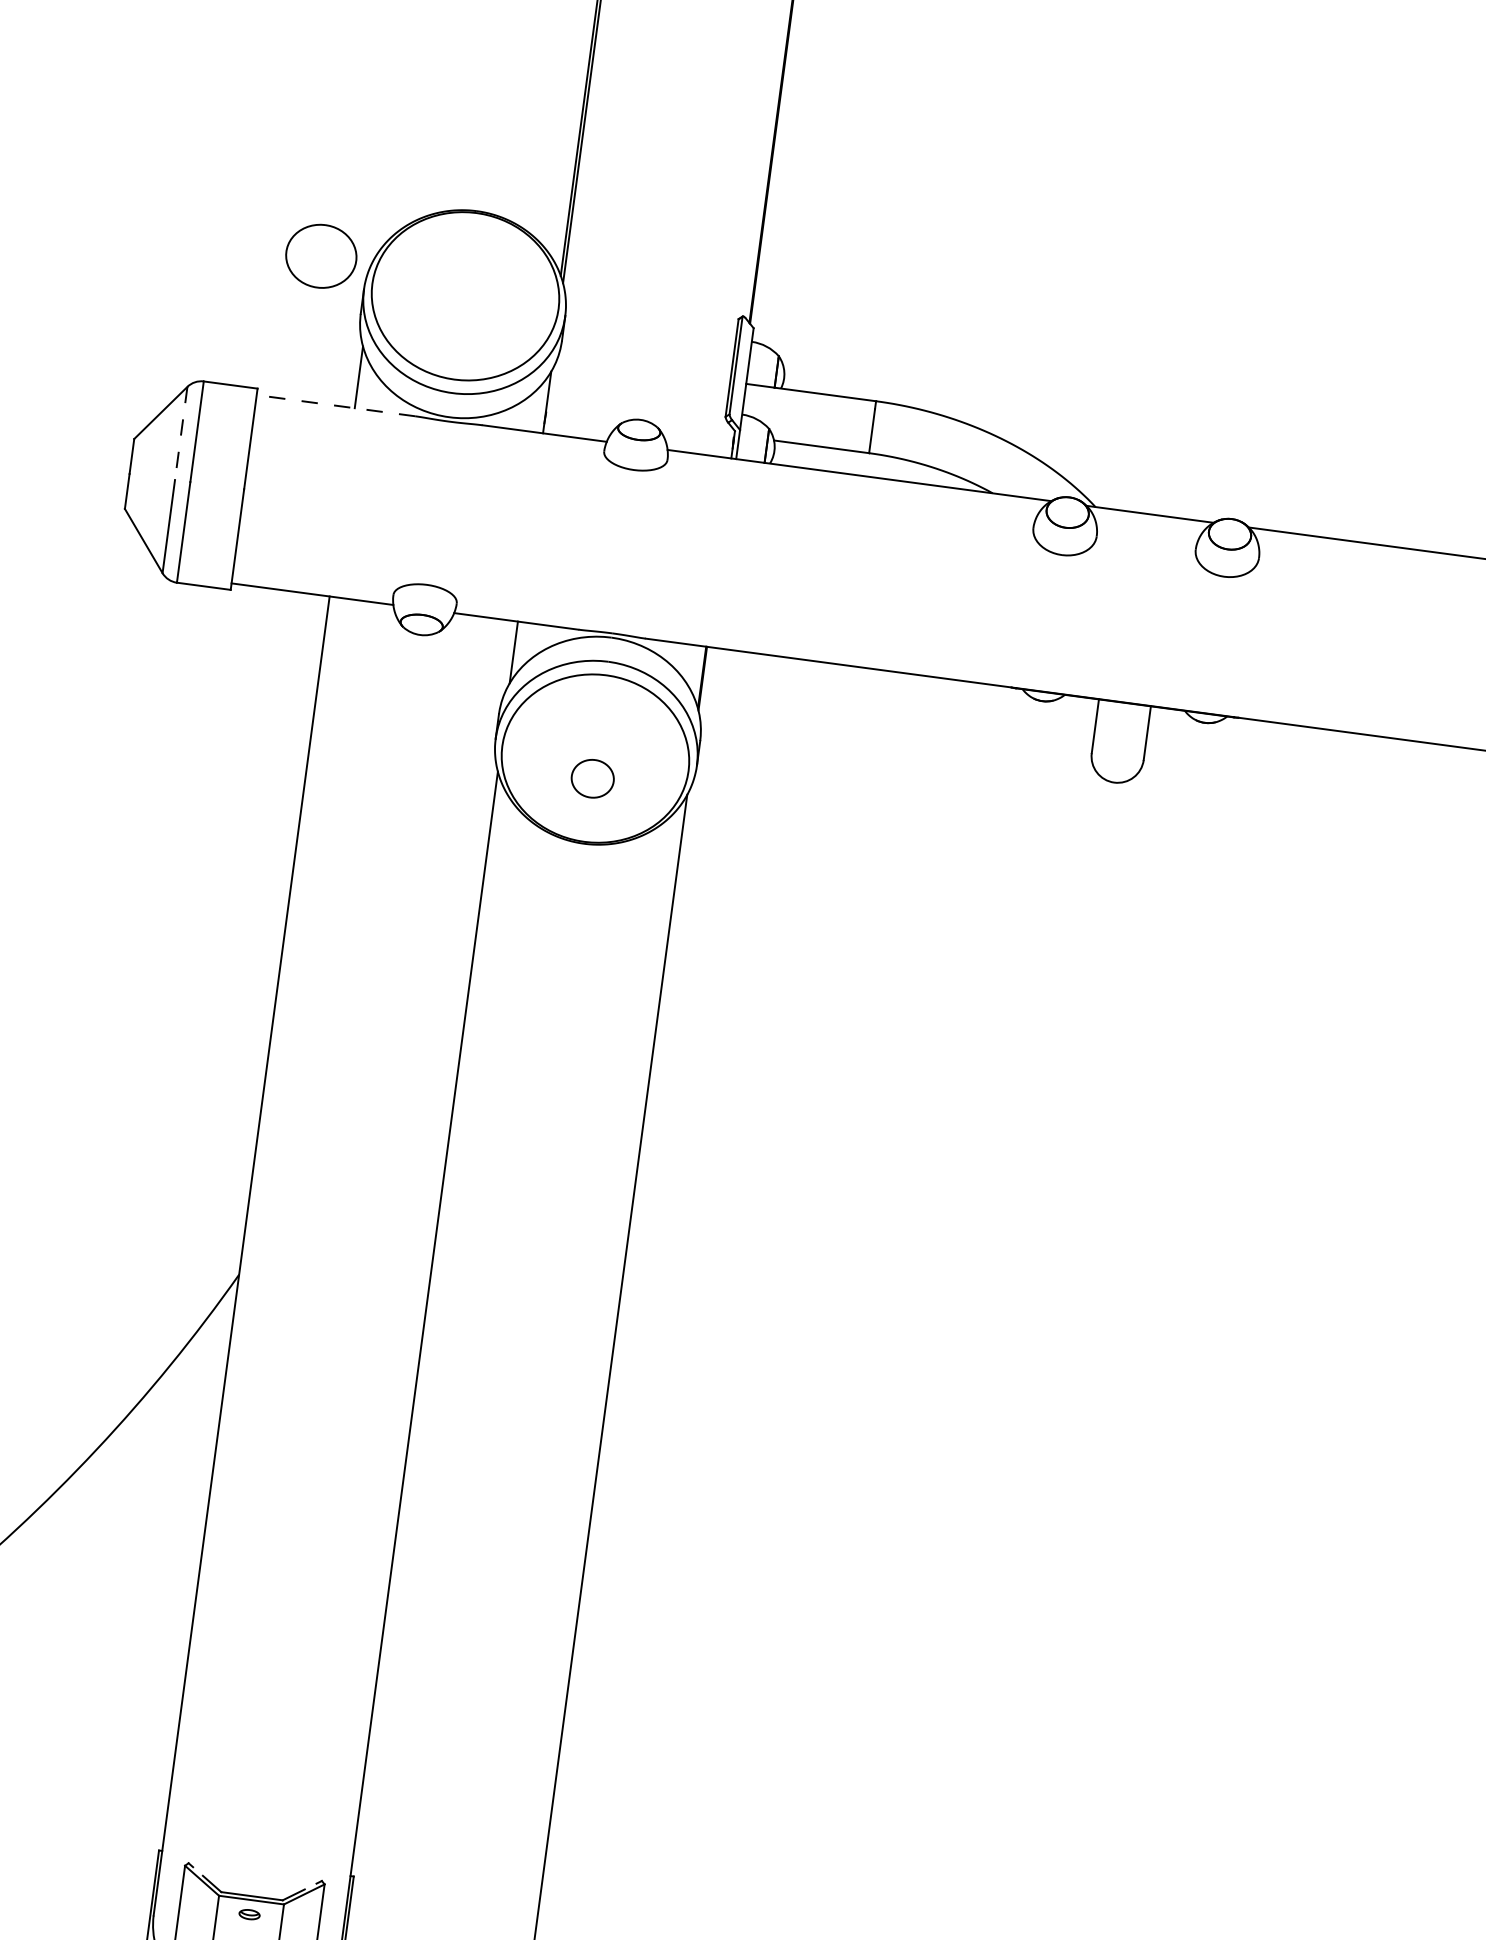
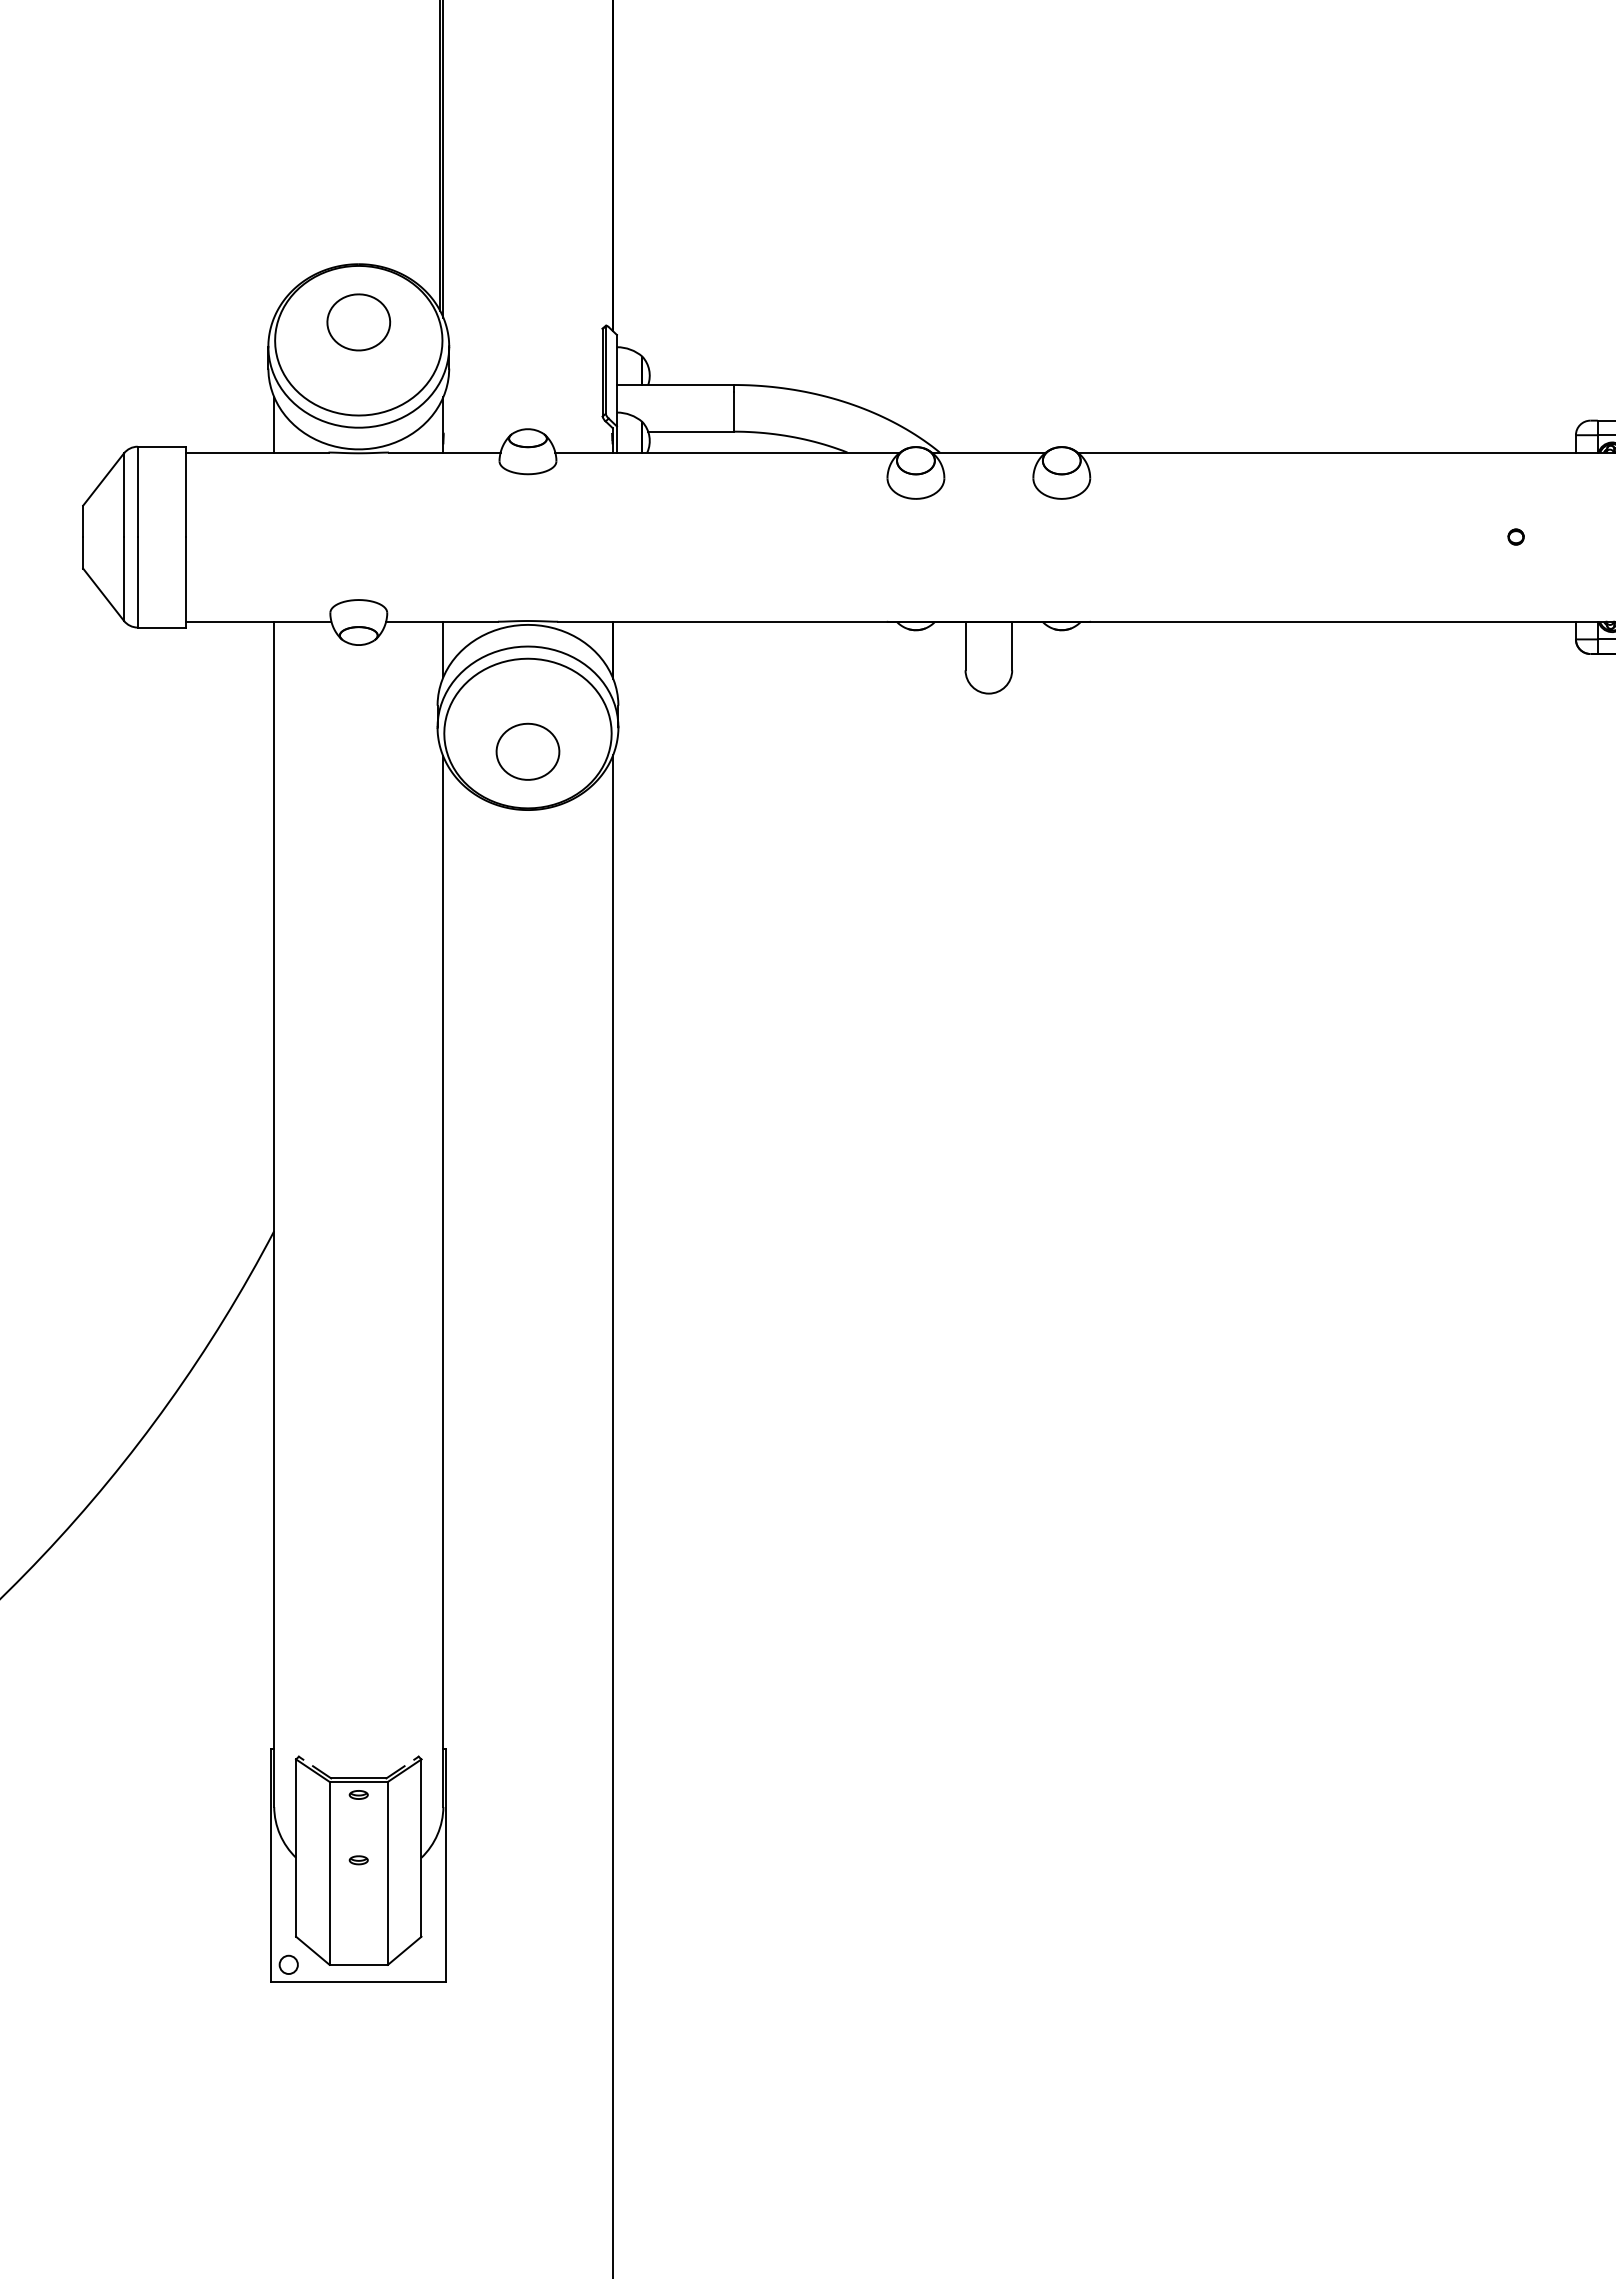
part: (321, 256) -> (358, 322), moved
line: (335, 405) -> (256, 452), dashed -> solid
line: (180, 433) -> (123, 495), dashed -> solid
part: (592, 778) -> (527, 751), size x1.67

